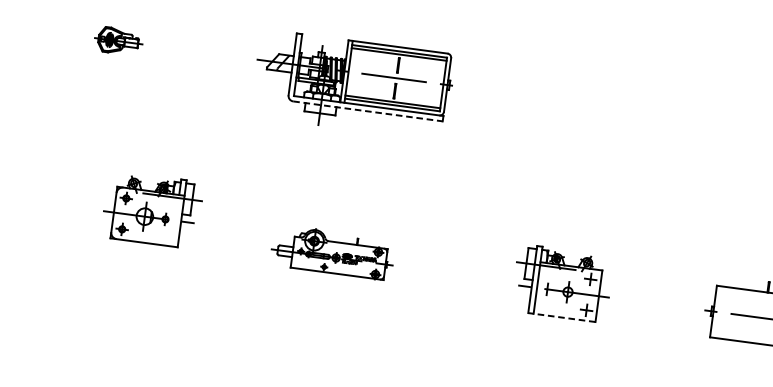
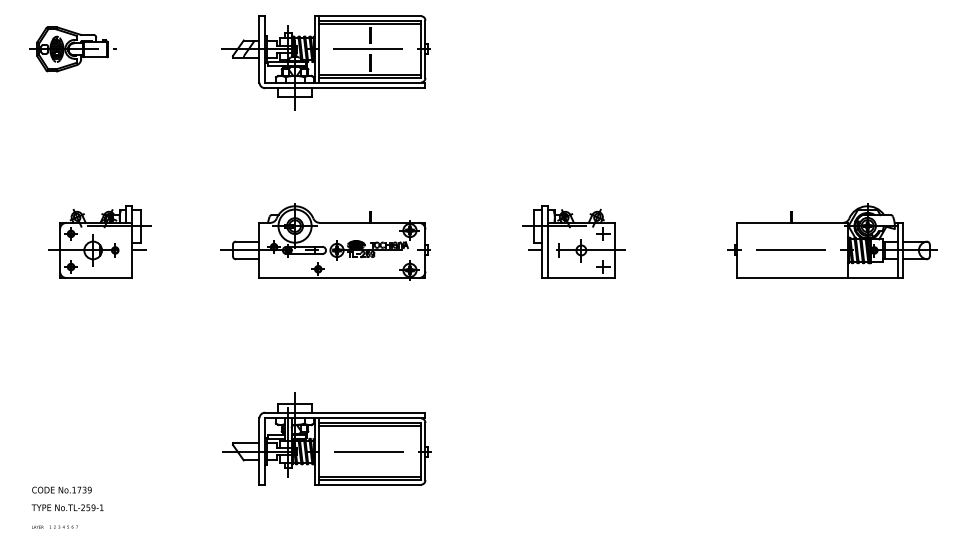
part: (118, 41) -> (72, 49), size x1.67
line: (368, 111) -> (345, 88), dashed -> solid
part: (151, 209) -> (99, 241), moved
part: (330, 251) -> (325, 241), size x1.67
line: (561, 317) -> (578, 278), dashed -> solid

